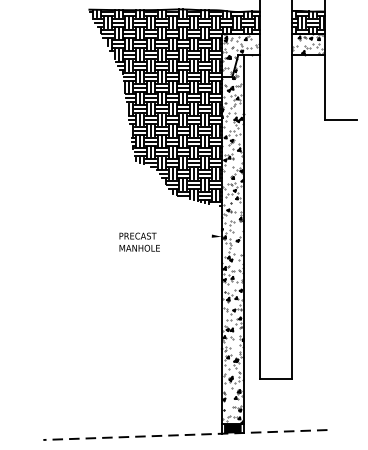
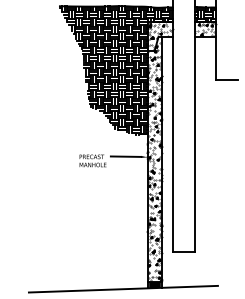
line: (188, 235) -> (125, 156), added
line: (185, 435) -> (123, 289), dashed -> solid

